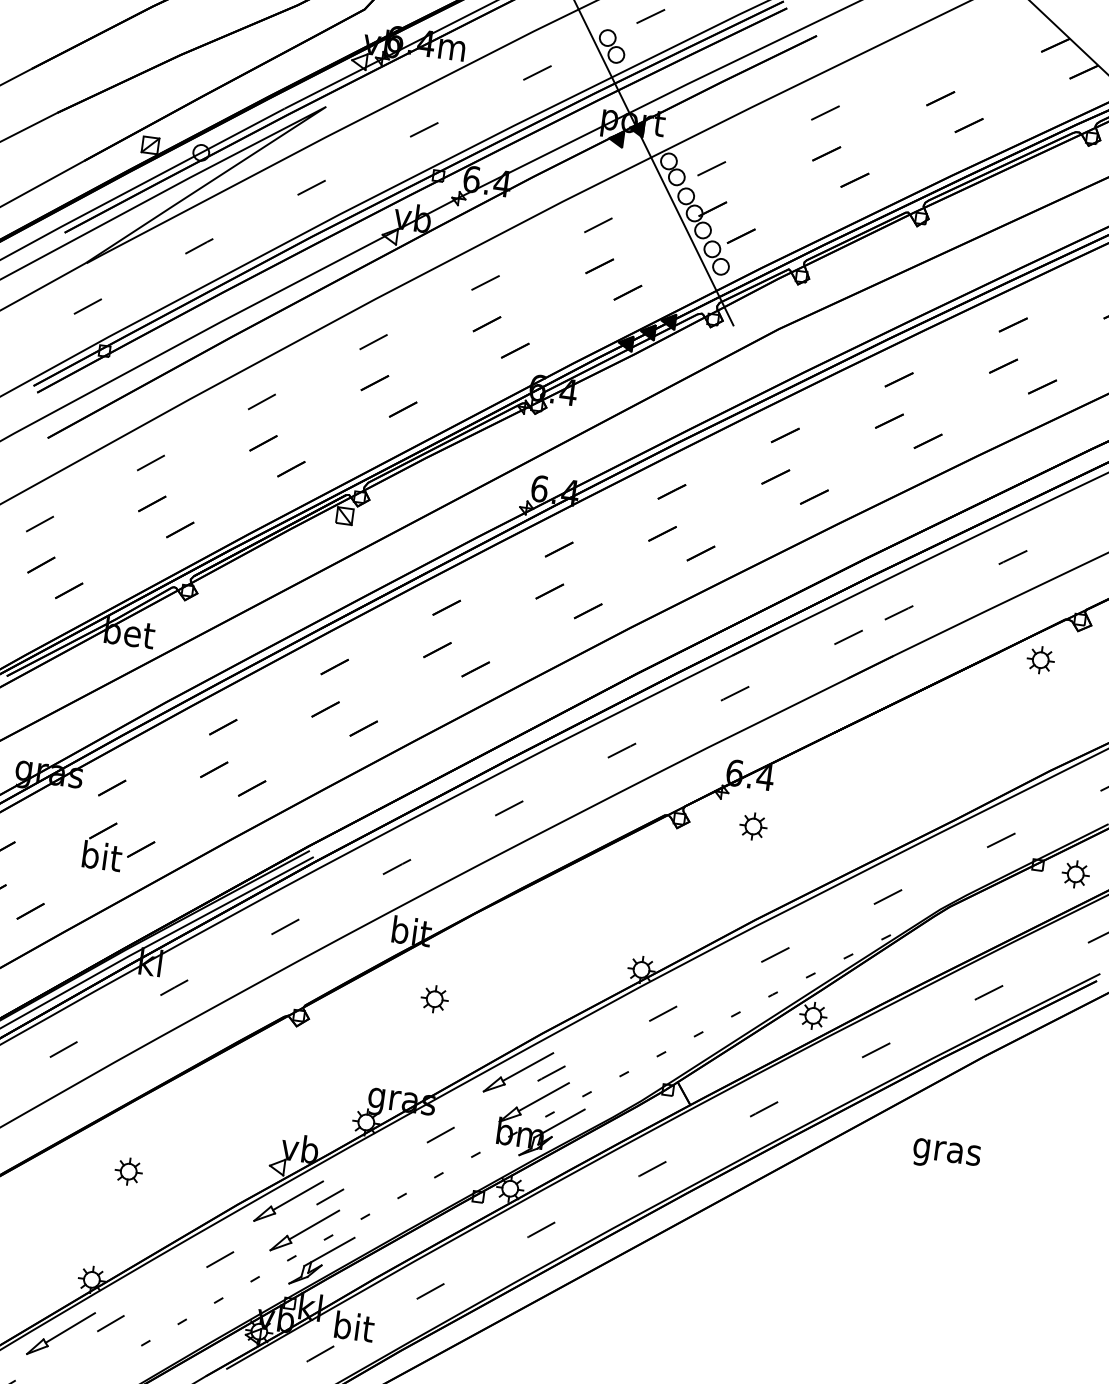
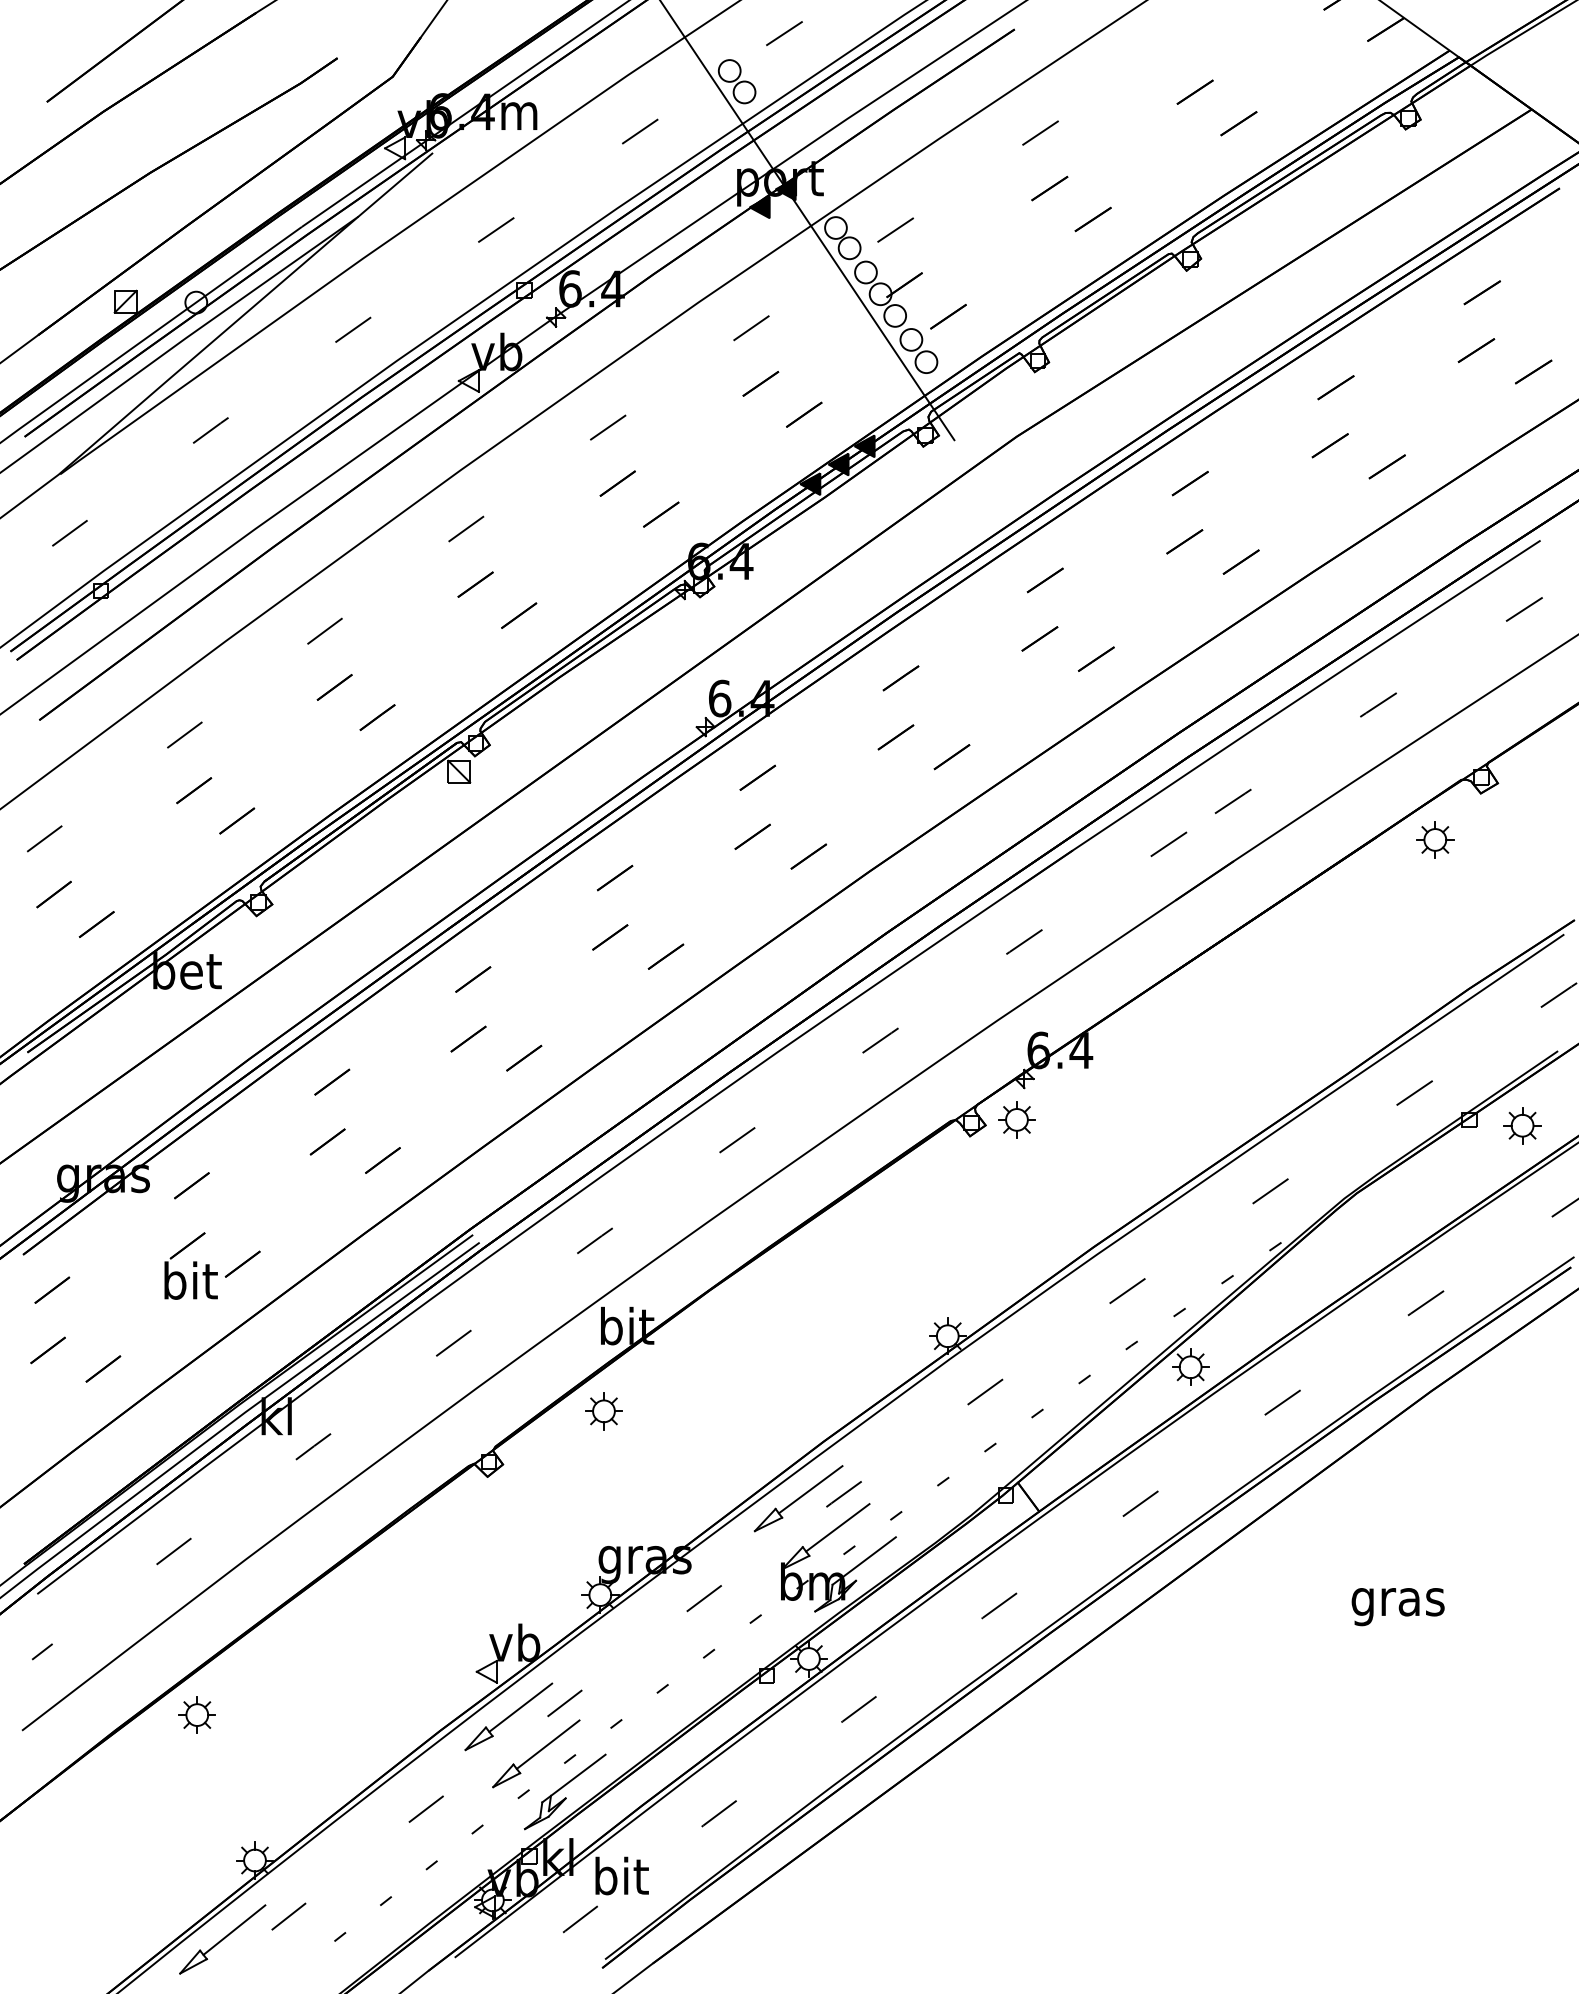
line: (356, 87) -> (395, 184), added
part: (753, 826) -> (1016, 1119), moved
part: (434, 999) -> (603, 1411), moved
text: (946, 1155) -> (1397, 1607), moved
part: (128, 1171) -> (196, 1714), moved

